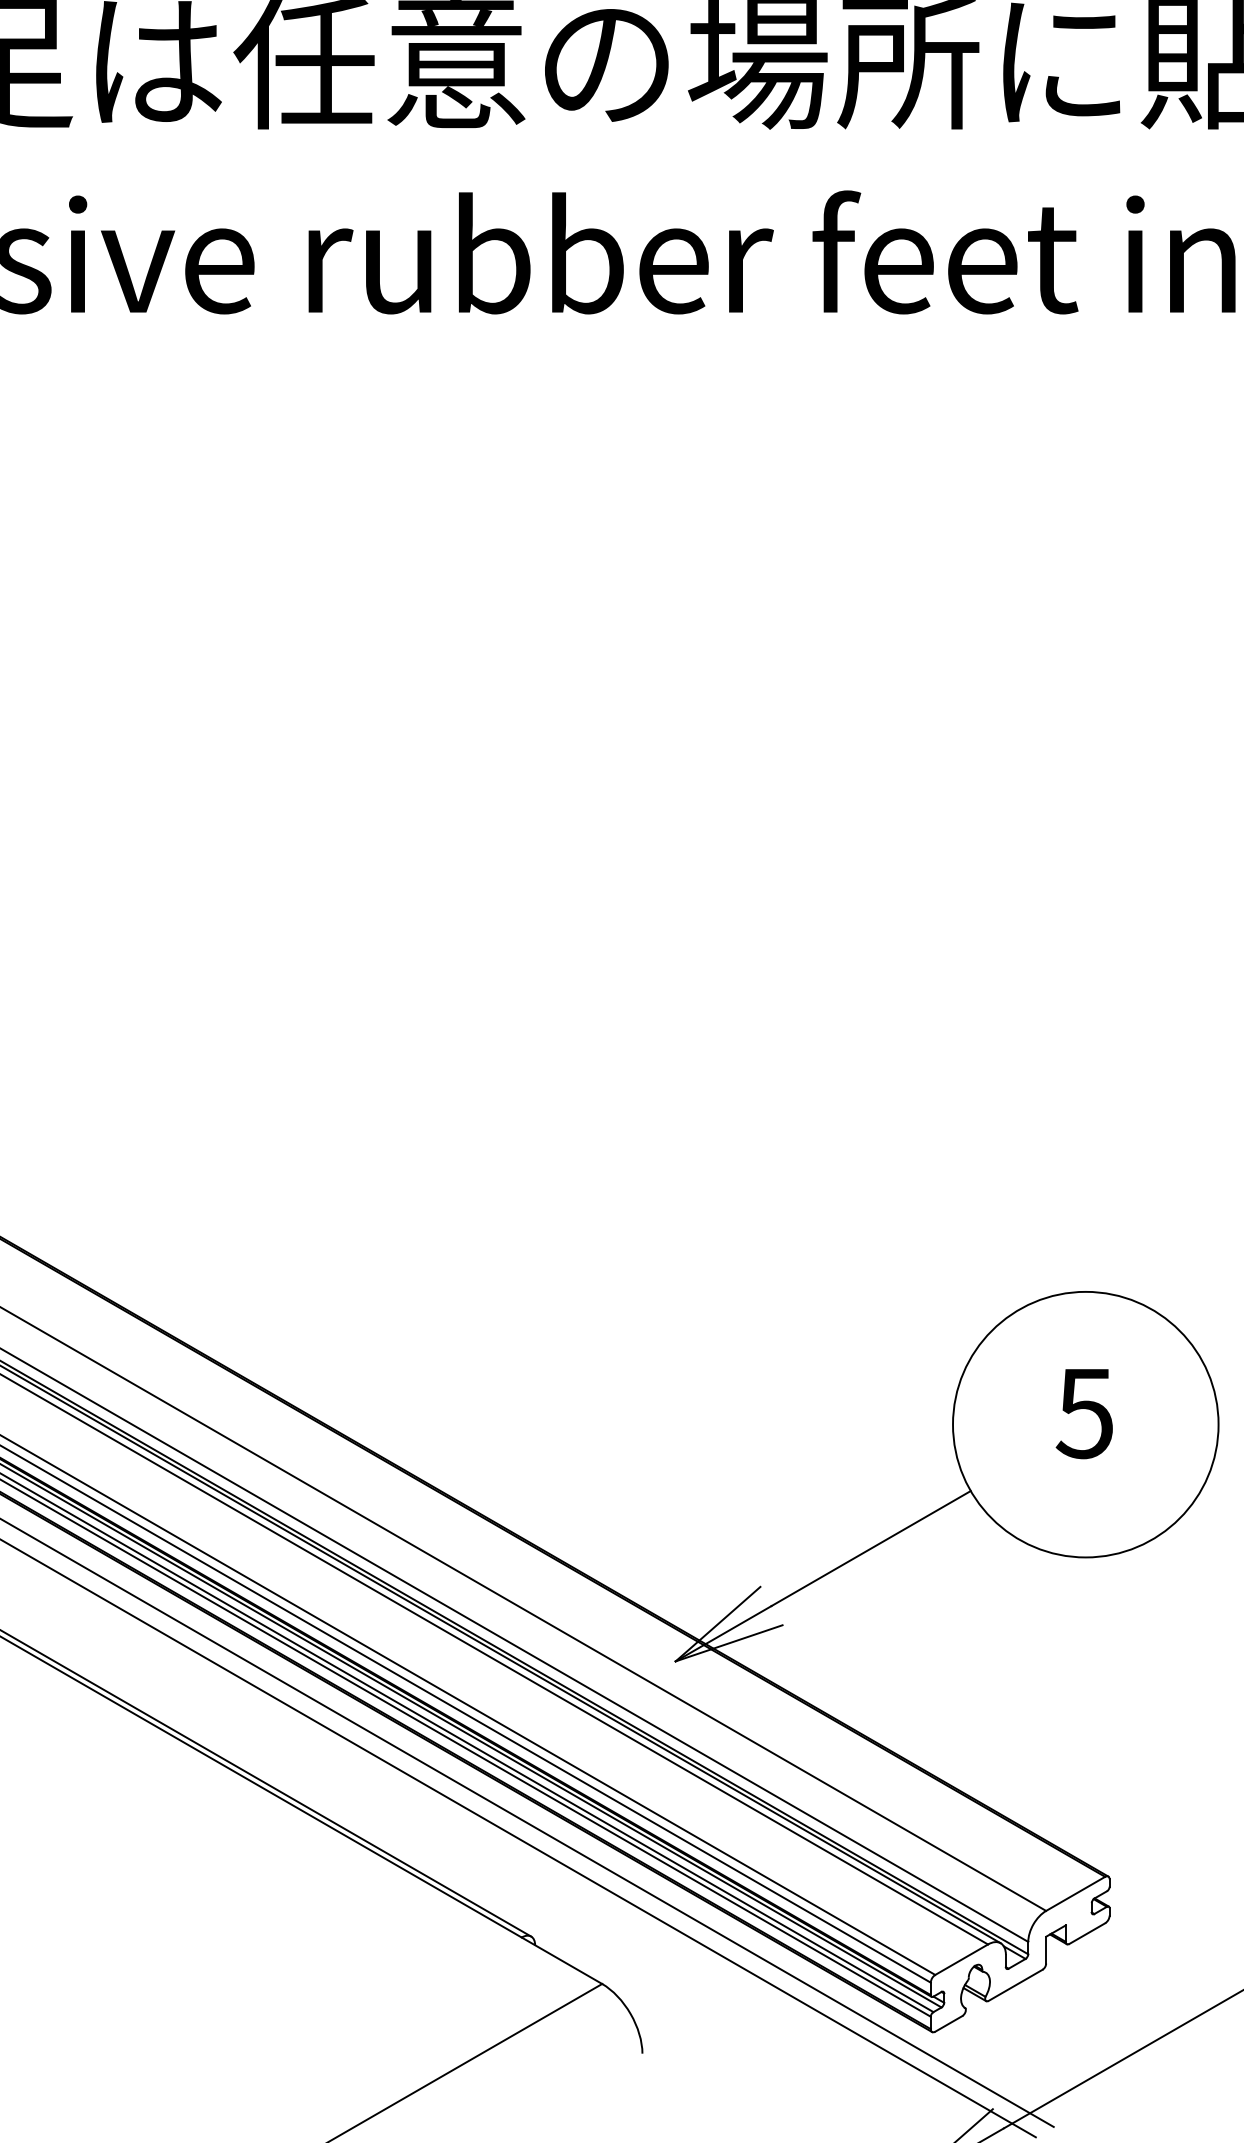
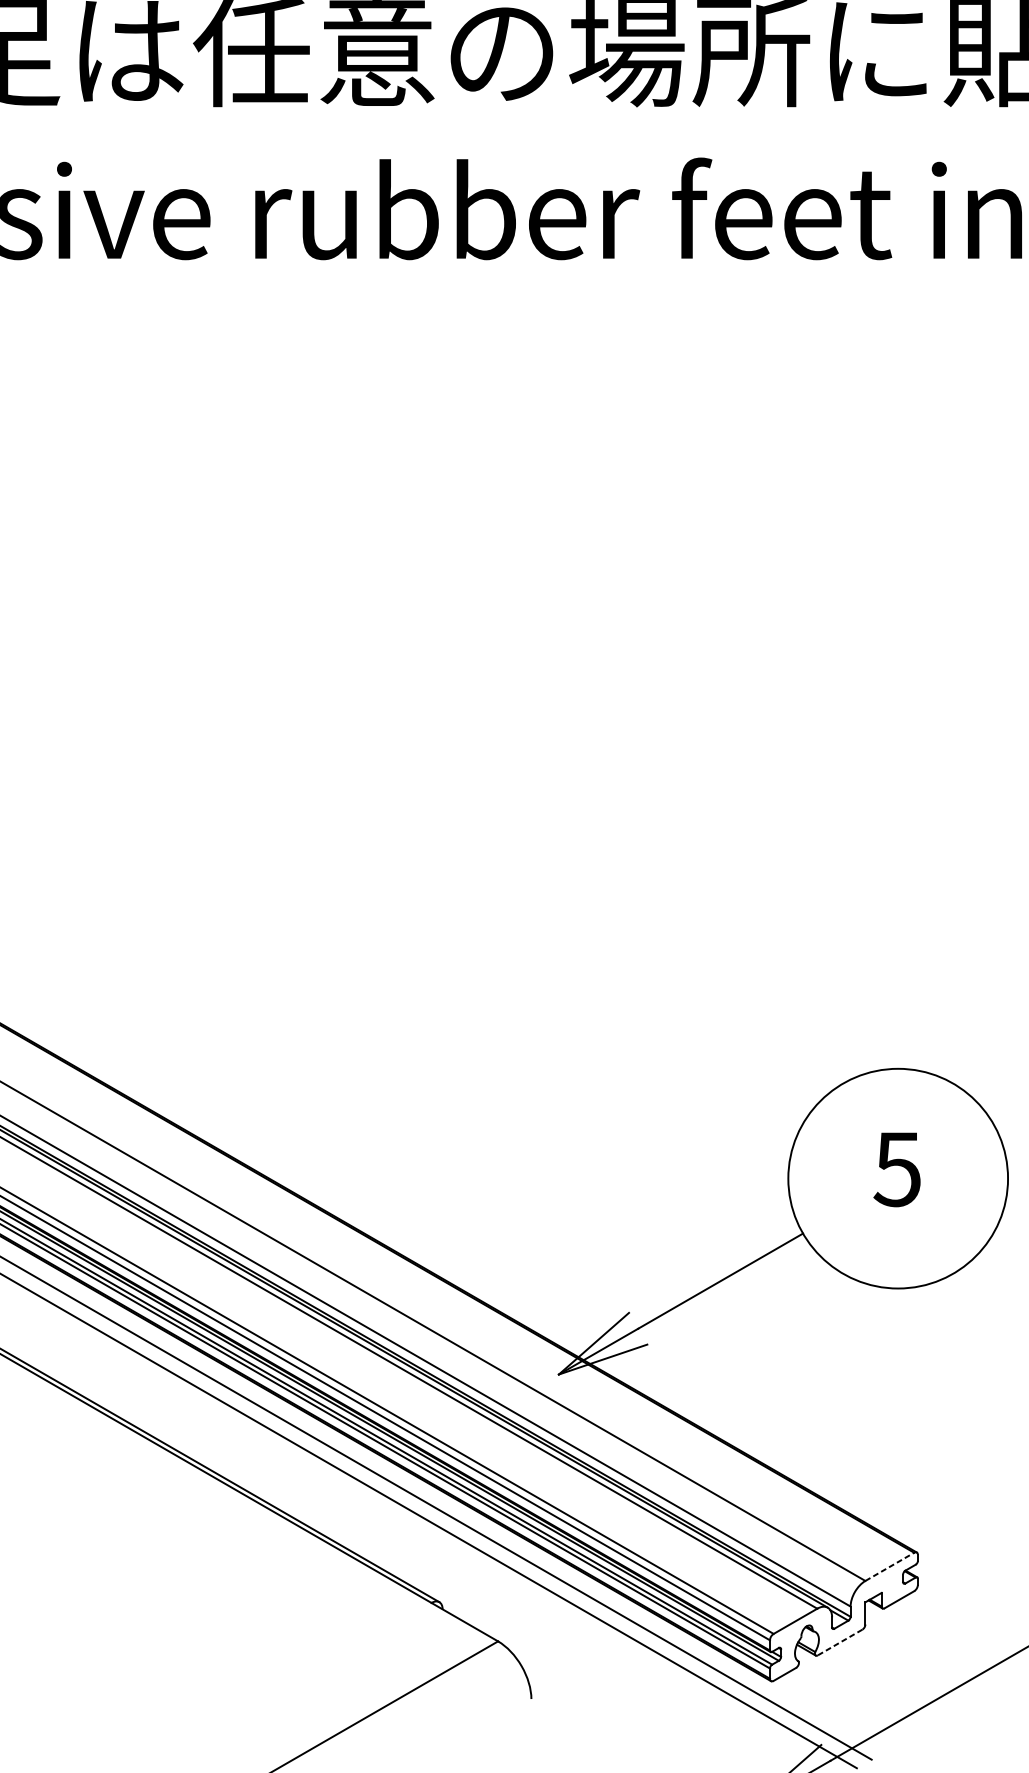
line: (1076, 1893) -> (890, 1566), solid -> dashed
line: (1015, 1985) -> (840, 1642), solid -> dashed

